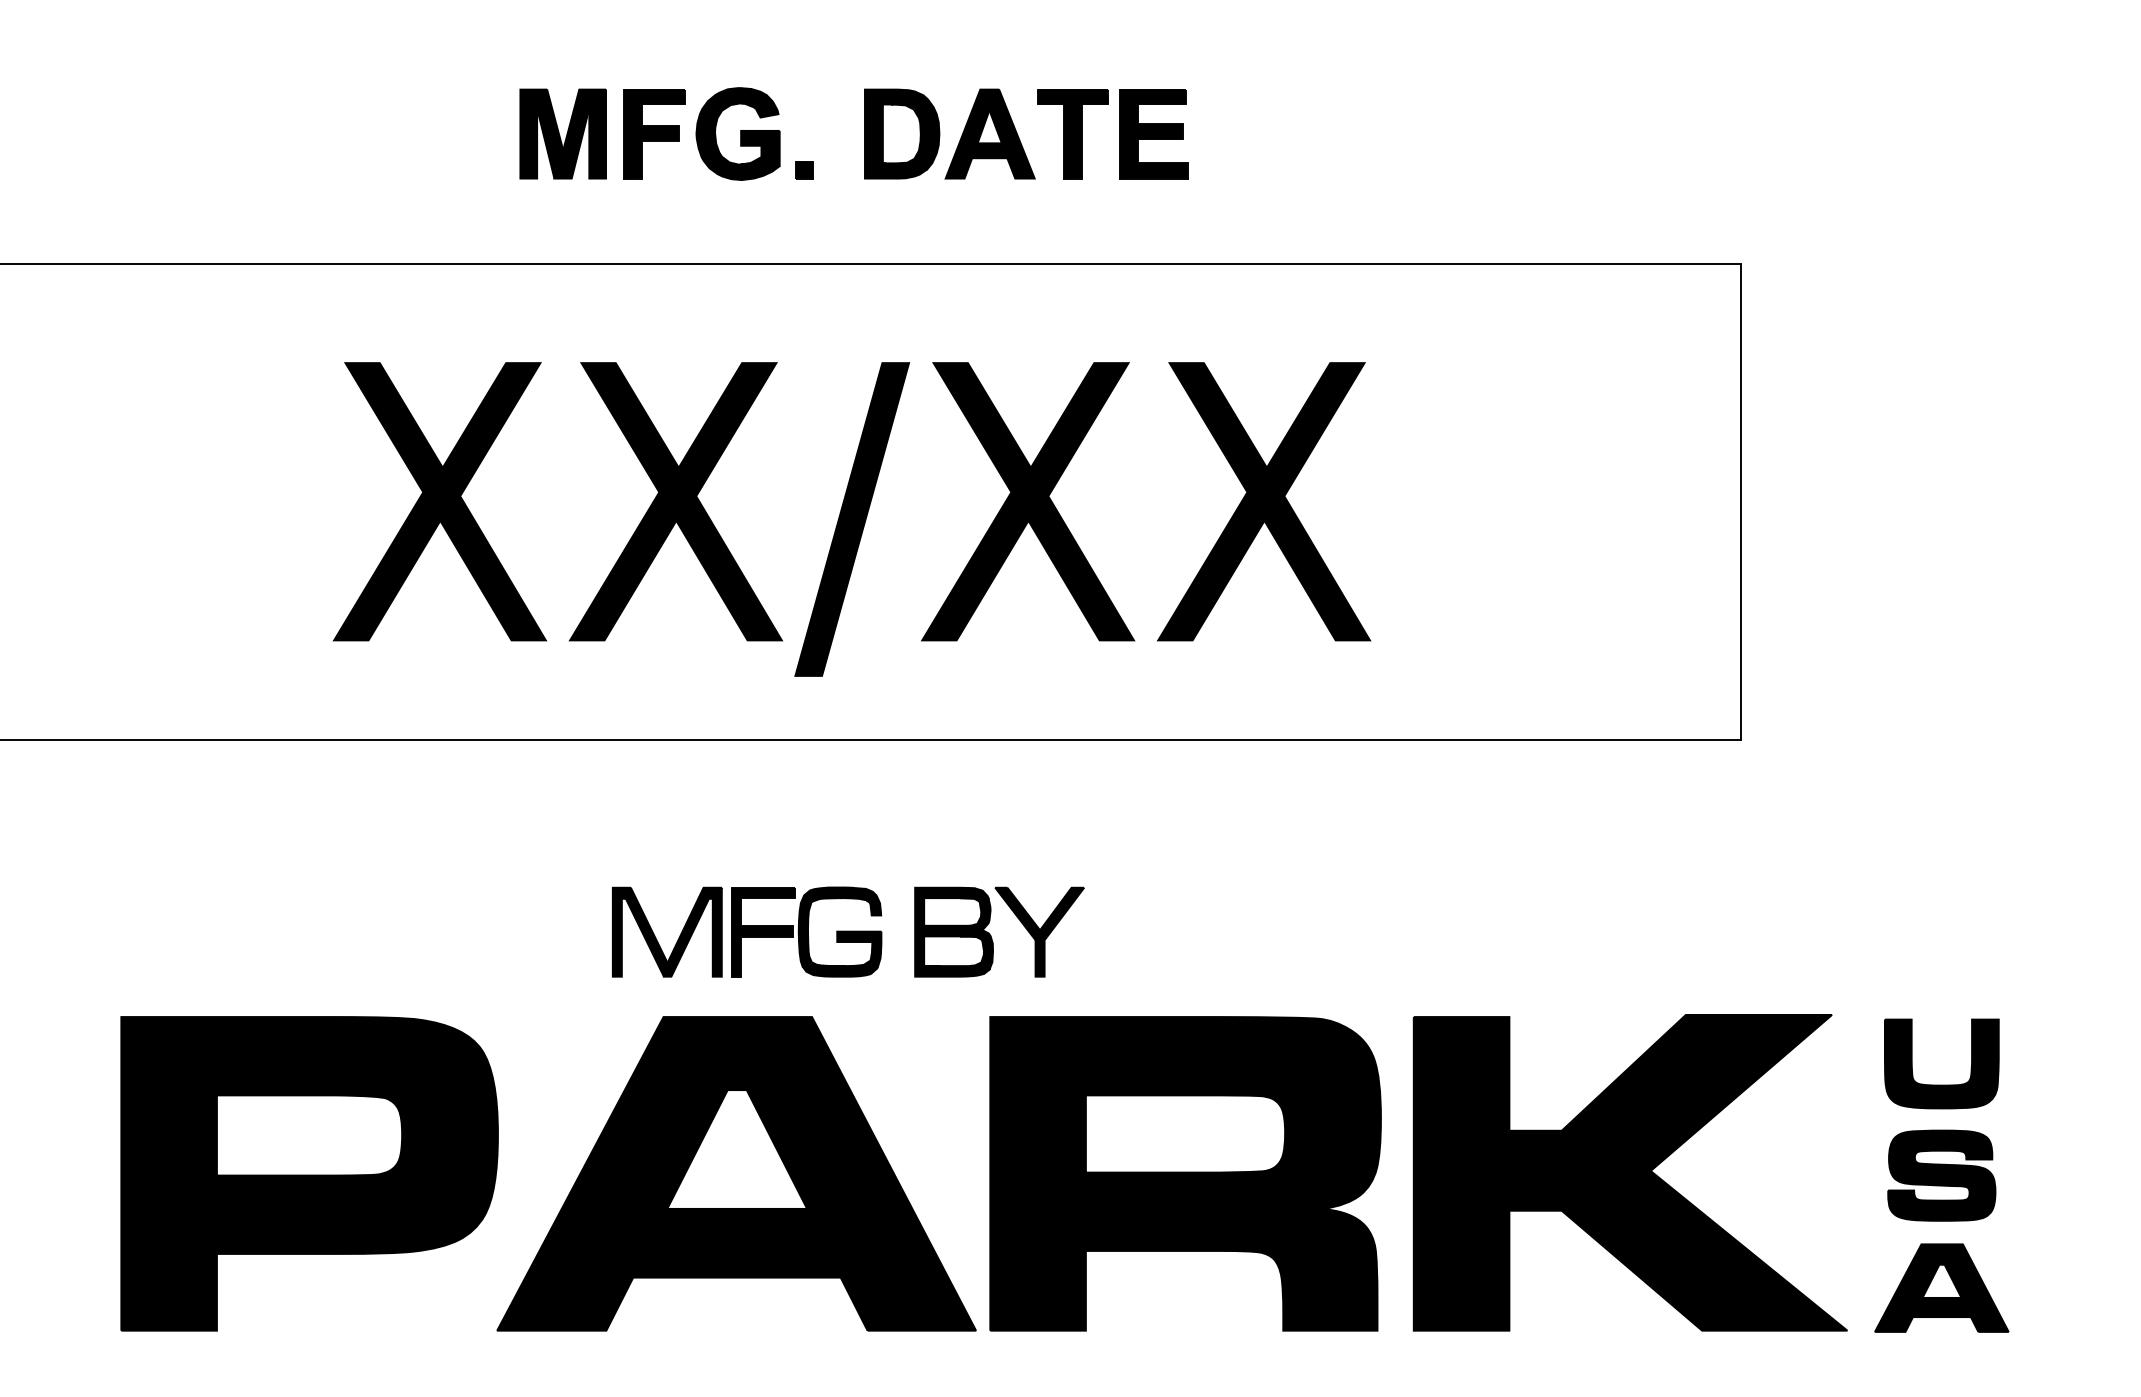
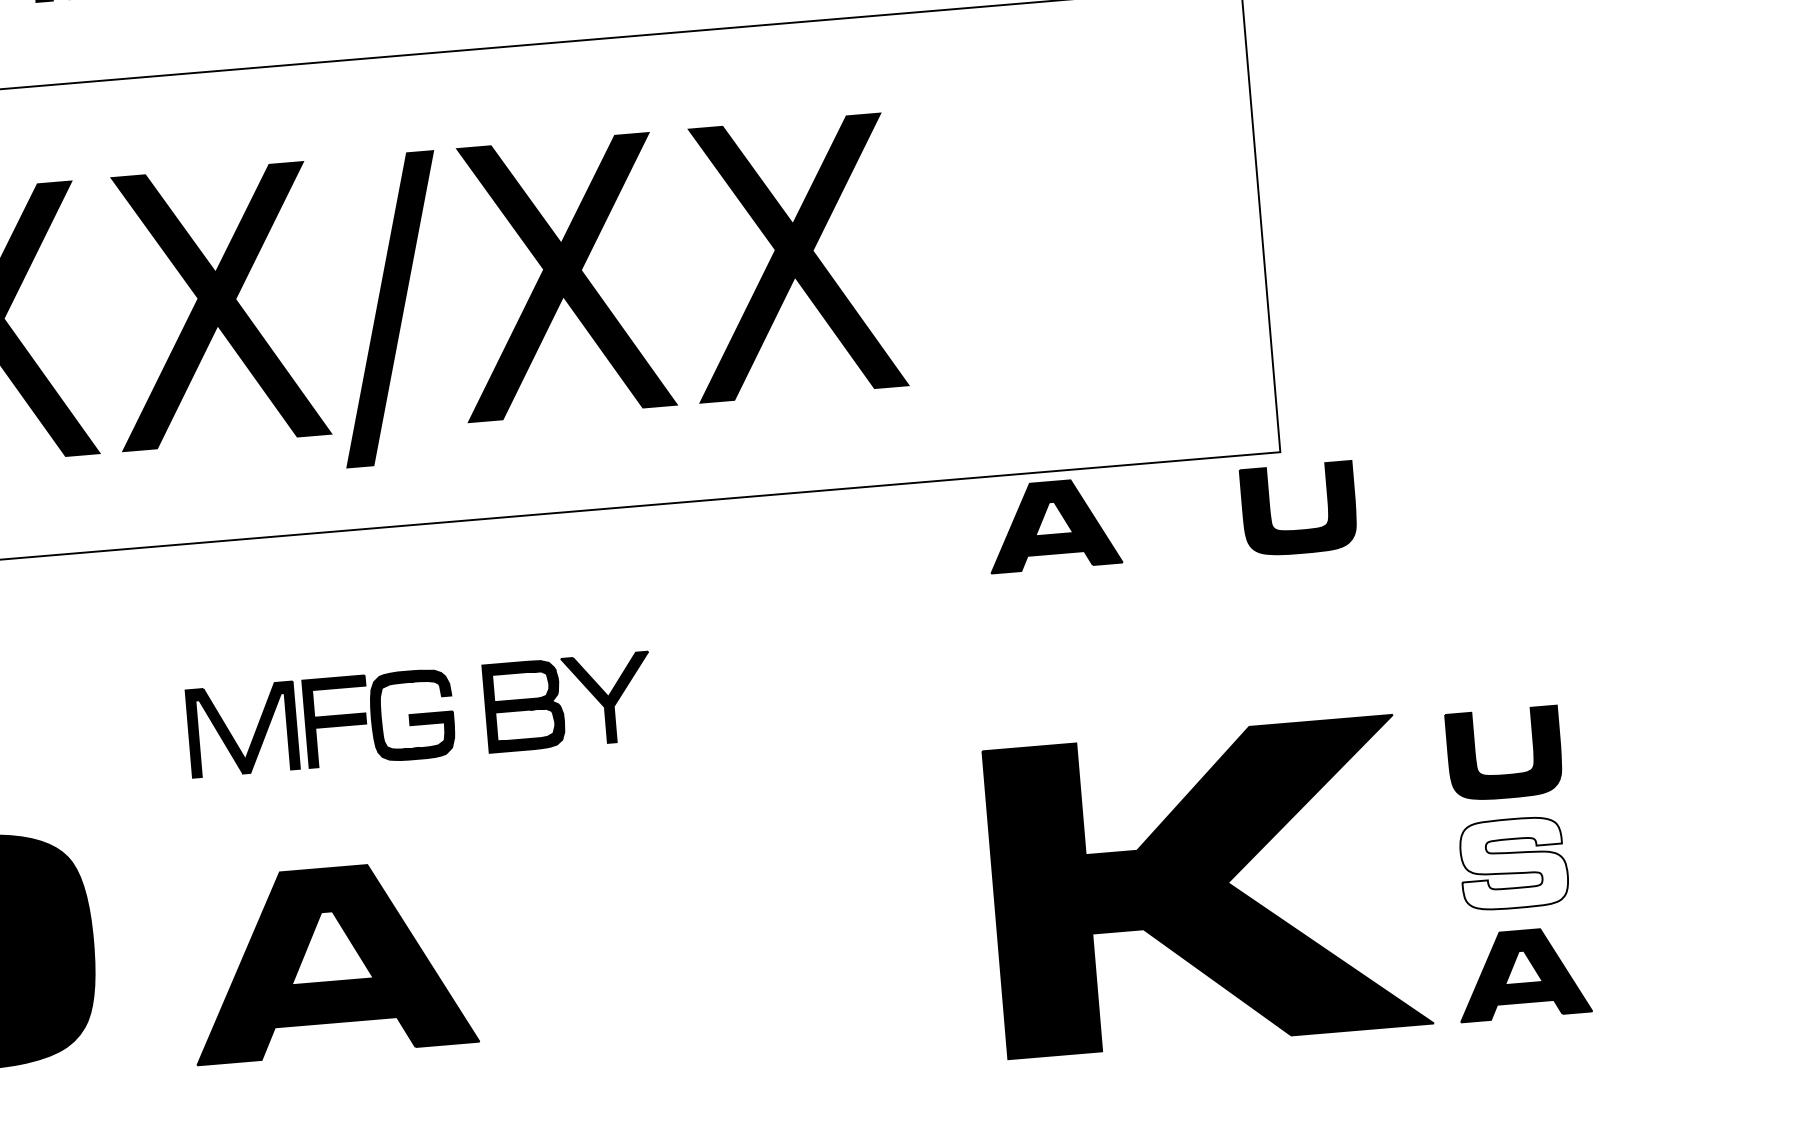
part: (1504, 793) -> (1053, 524), added
part: (1754, 819) -> (1300, 529), added
part: (736, 1173) -> (330, 960), size x0.6
part: (1185, 1173) -> (771, 923), removed
fill: (1941, 1175) -> (1513, 863), removed

